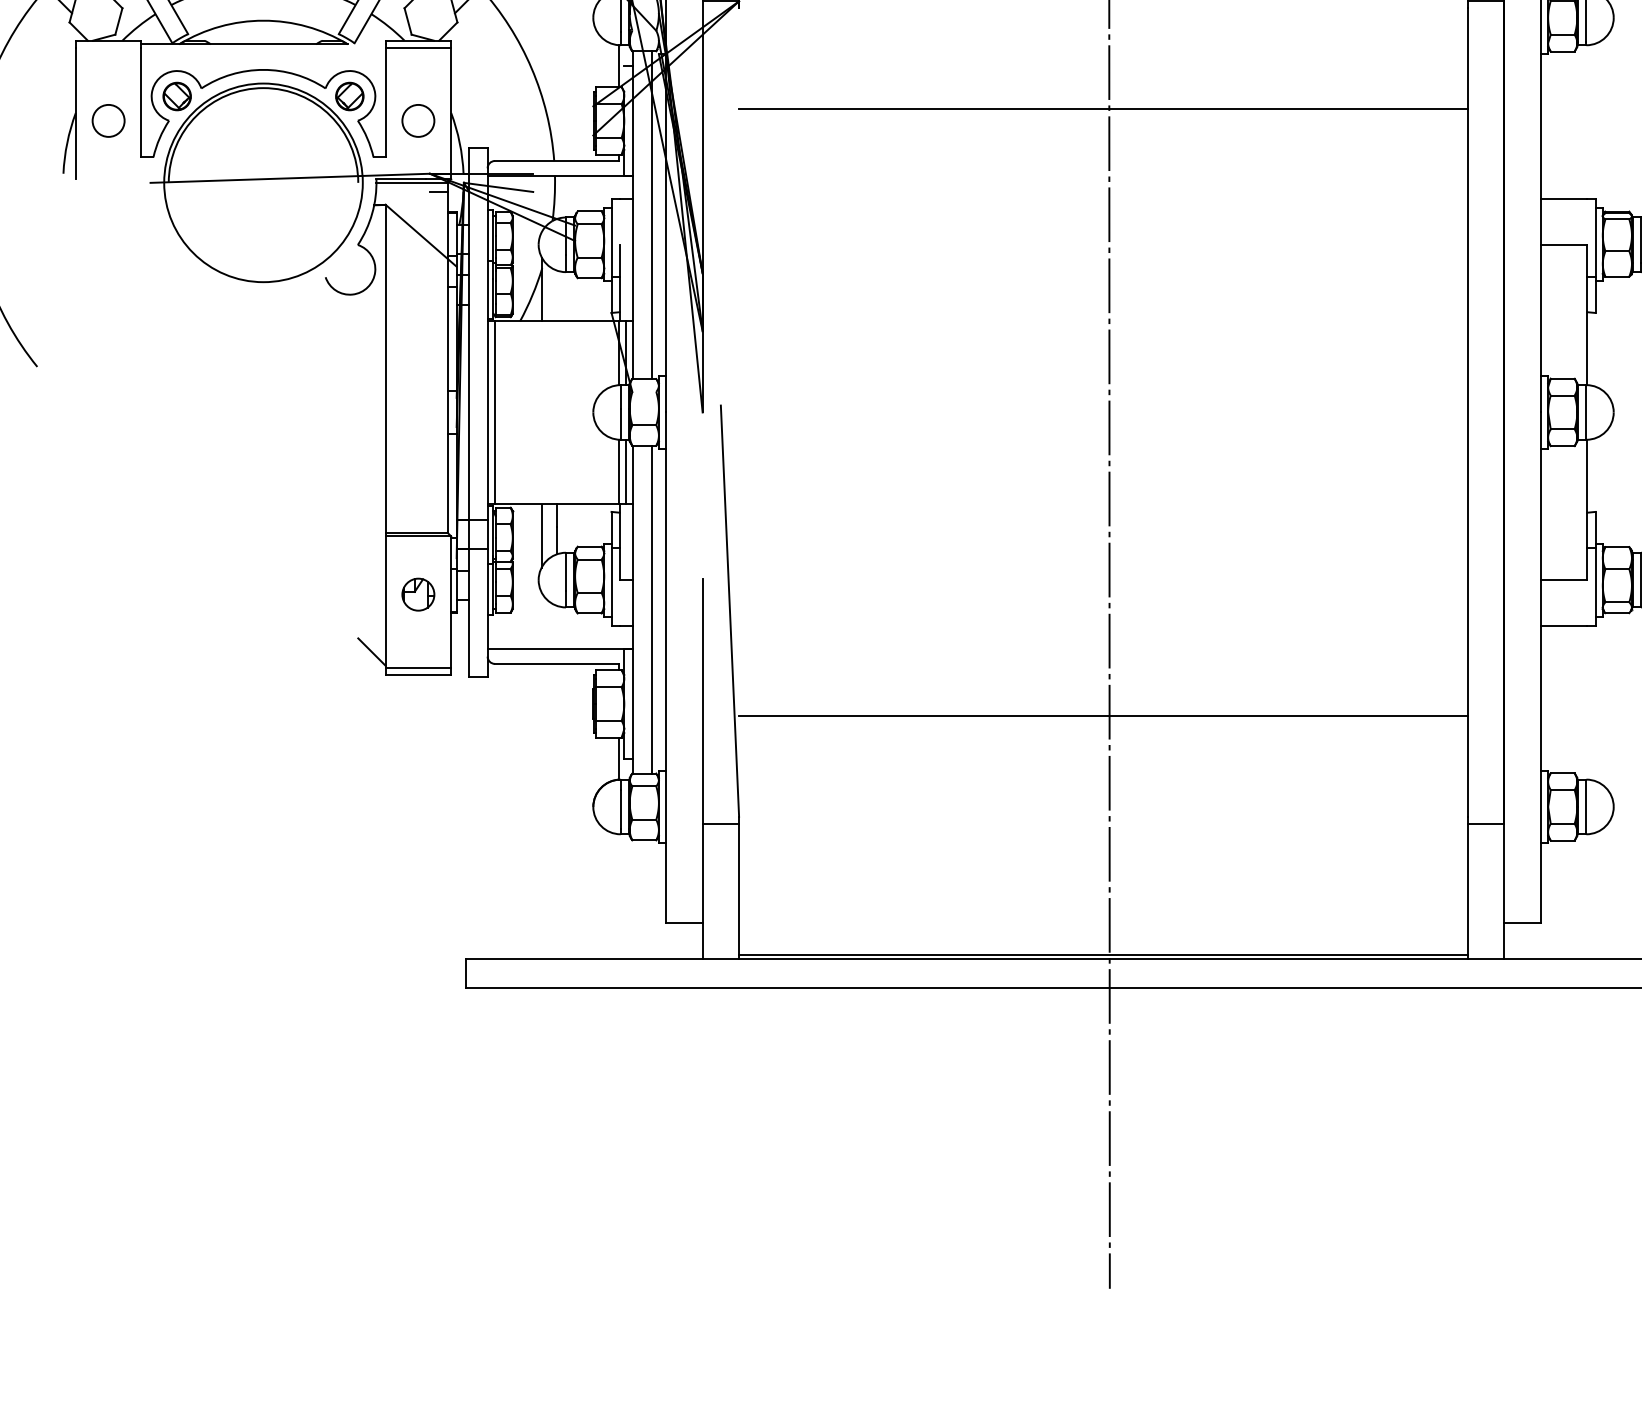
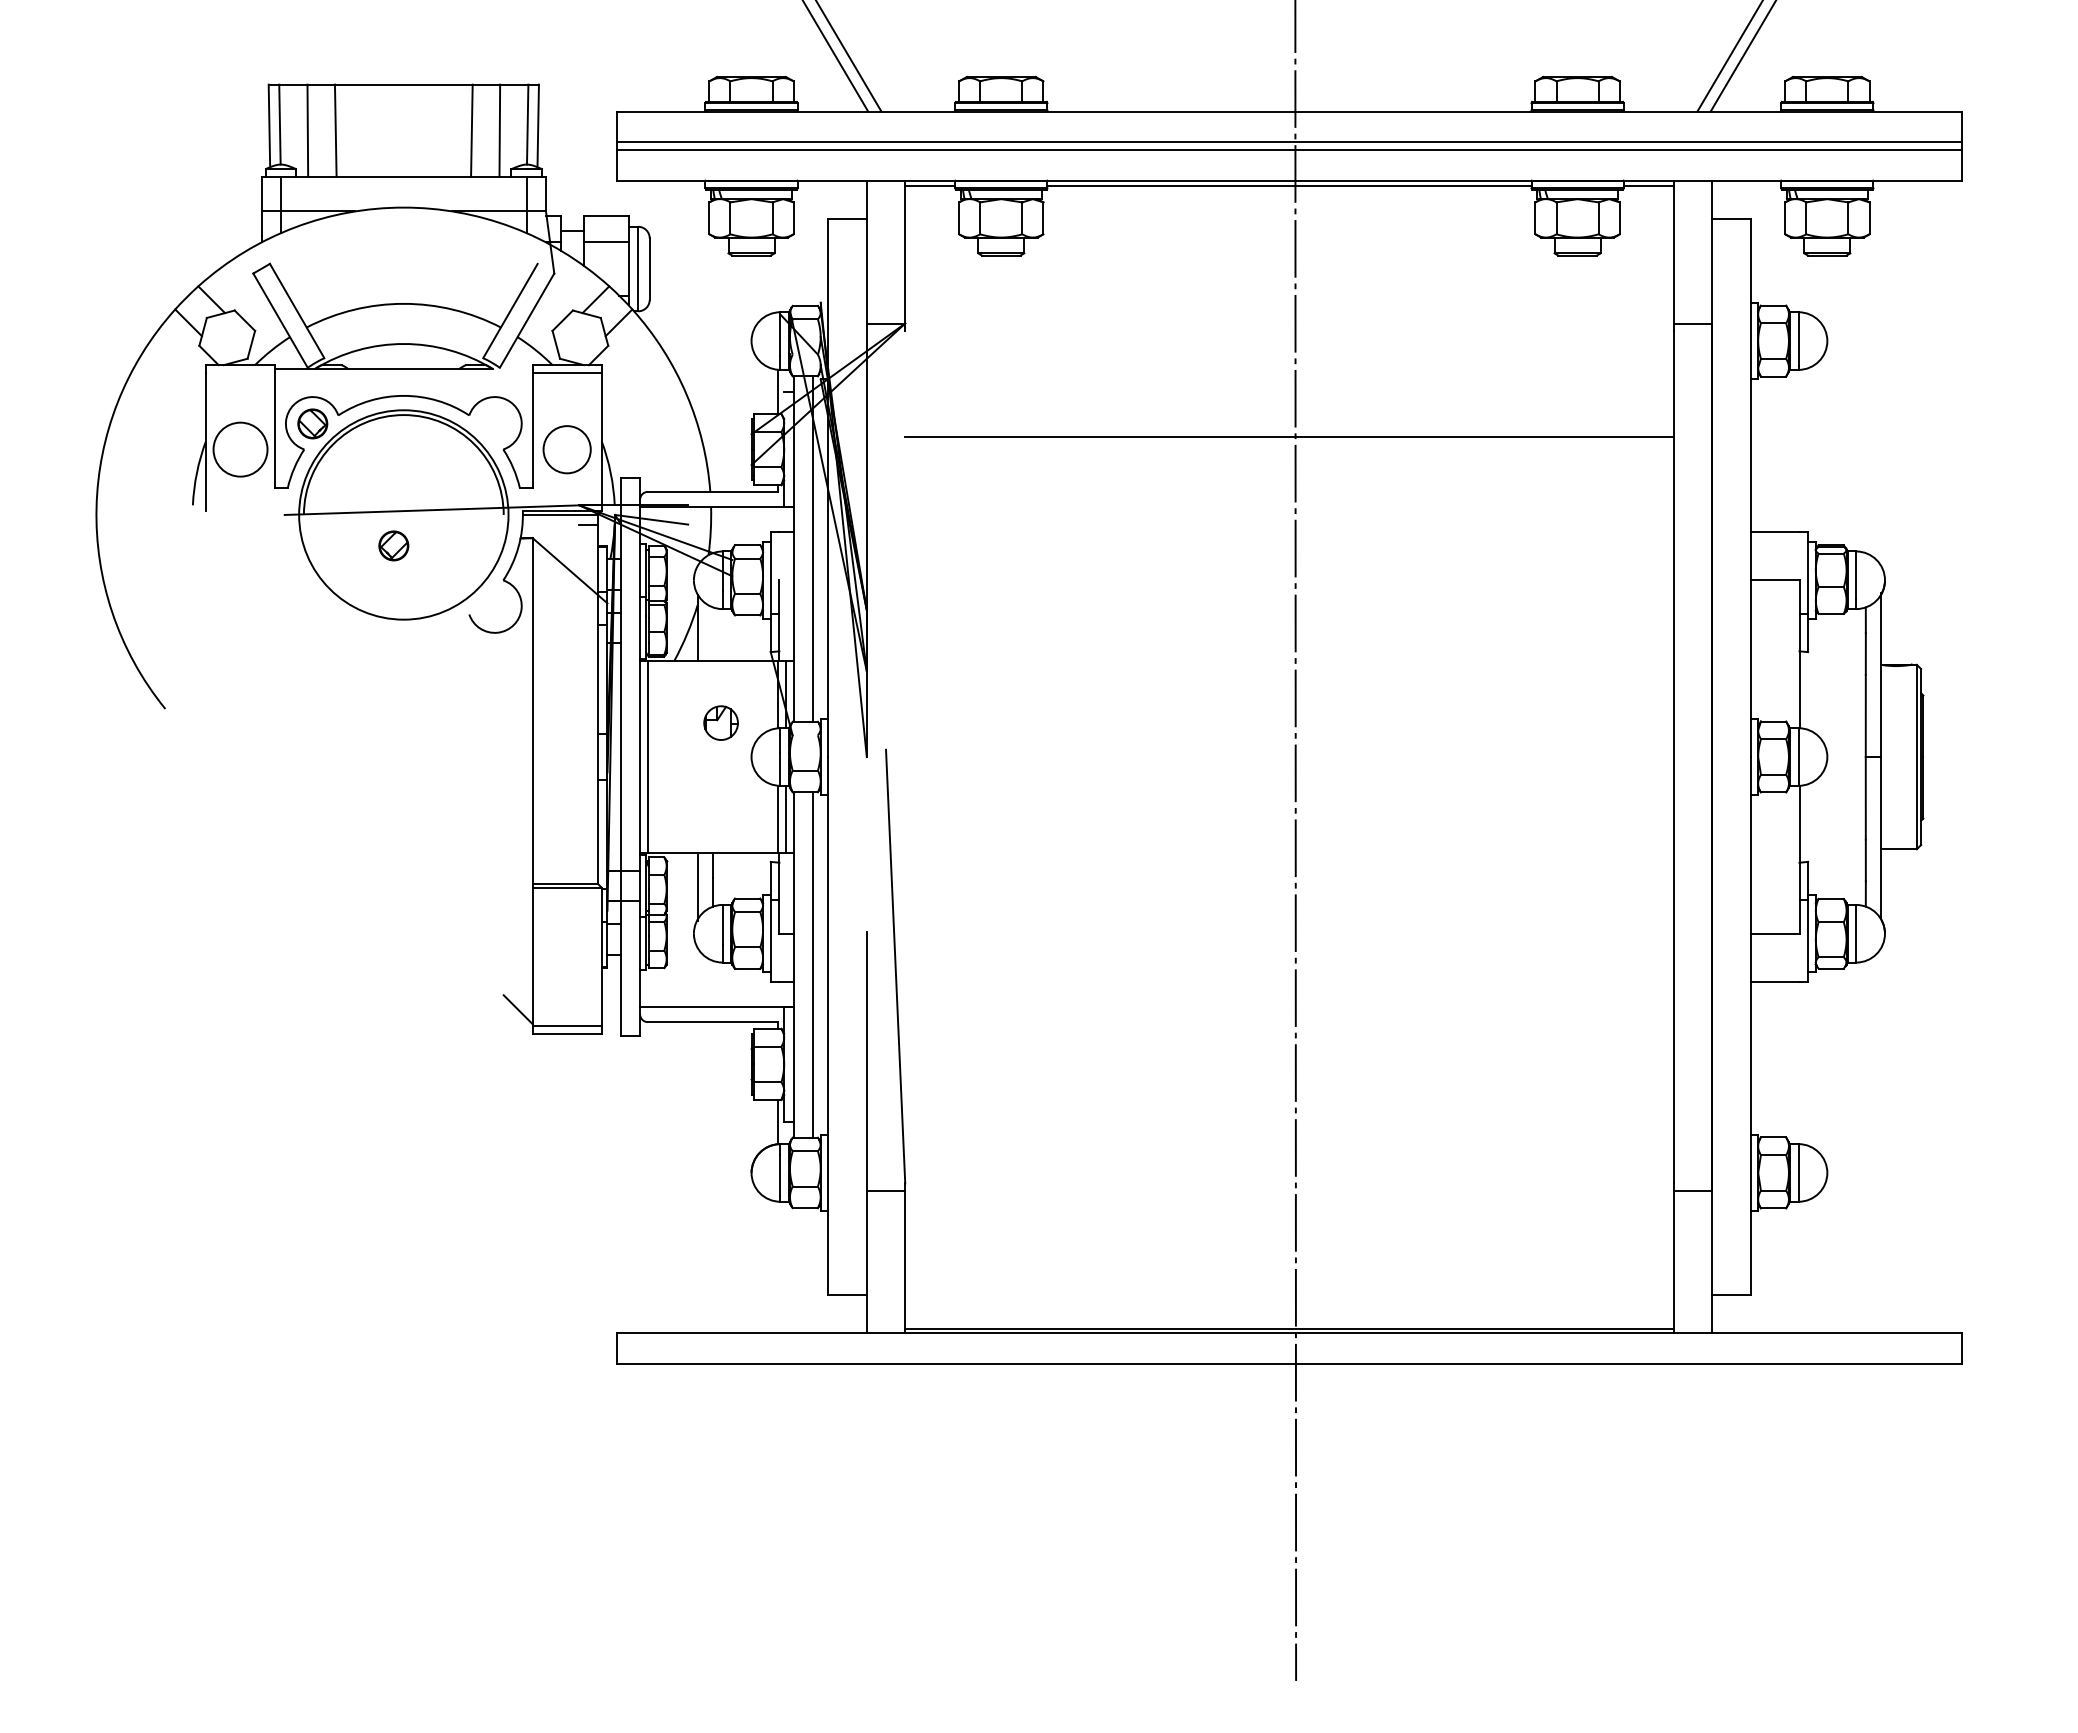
part: (349, 96) -> (393, 545), moved
circle: (108, 120) -> (240, 449), size x1.6
circle: (417, 120) -> (566, 449), size x1.4
part: (417, 594) -> (720, 722), moved
line: (1103, 716) -> (1289, 1077), removed

